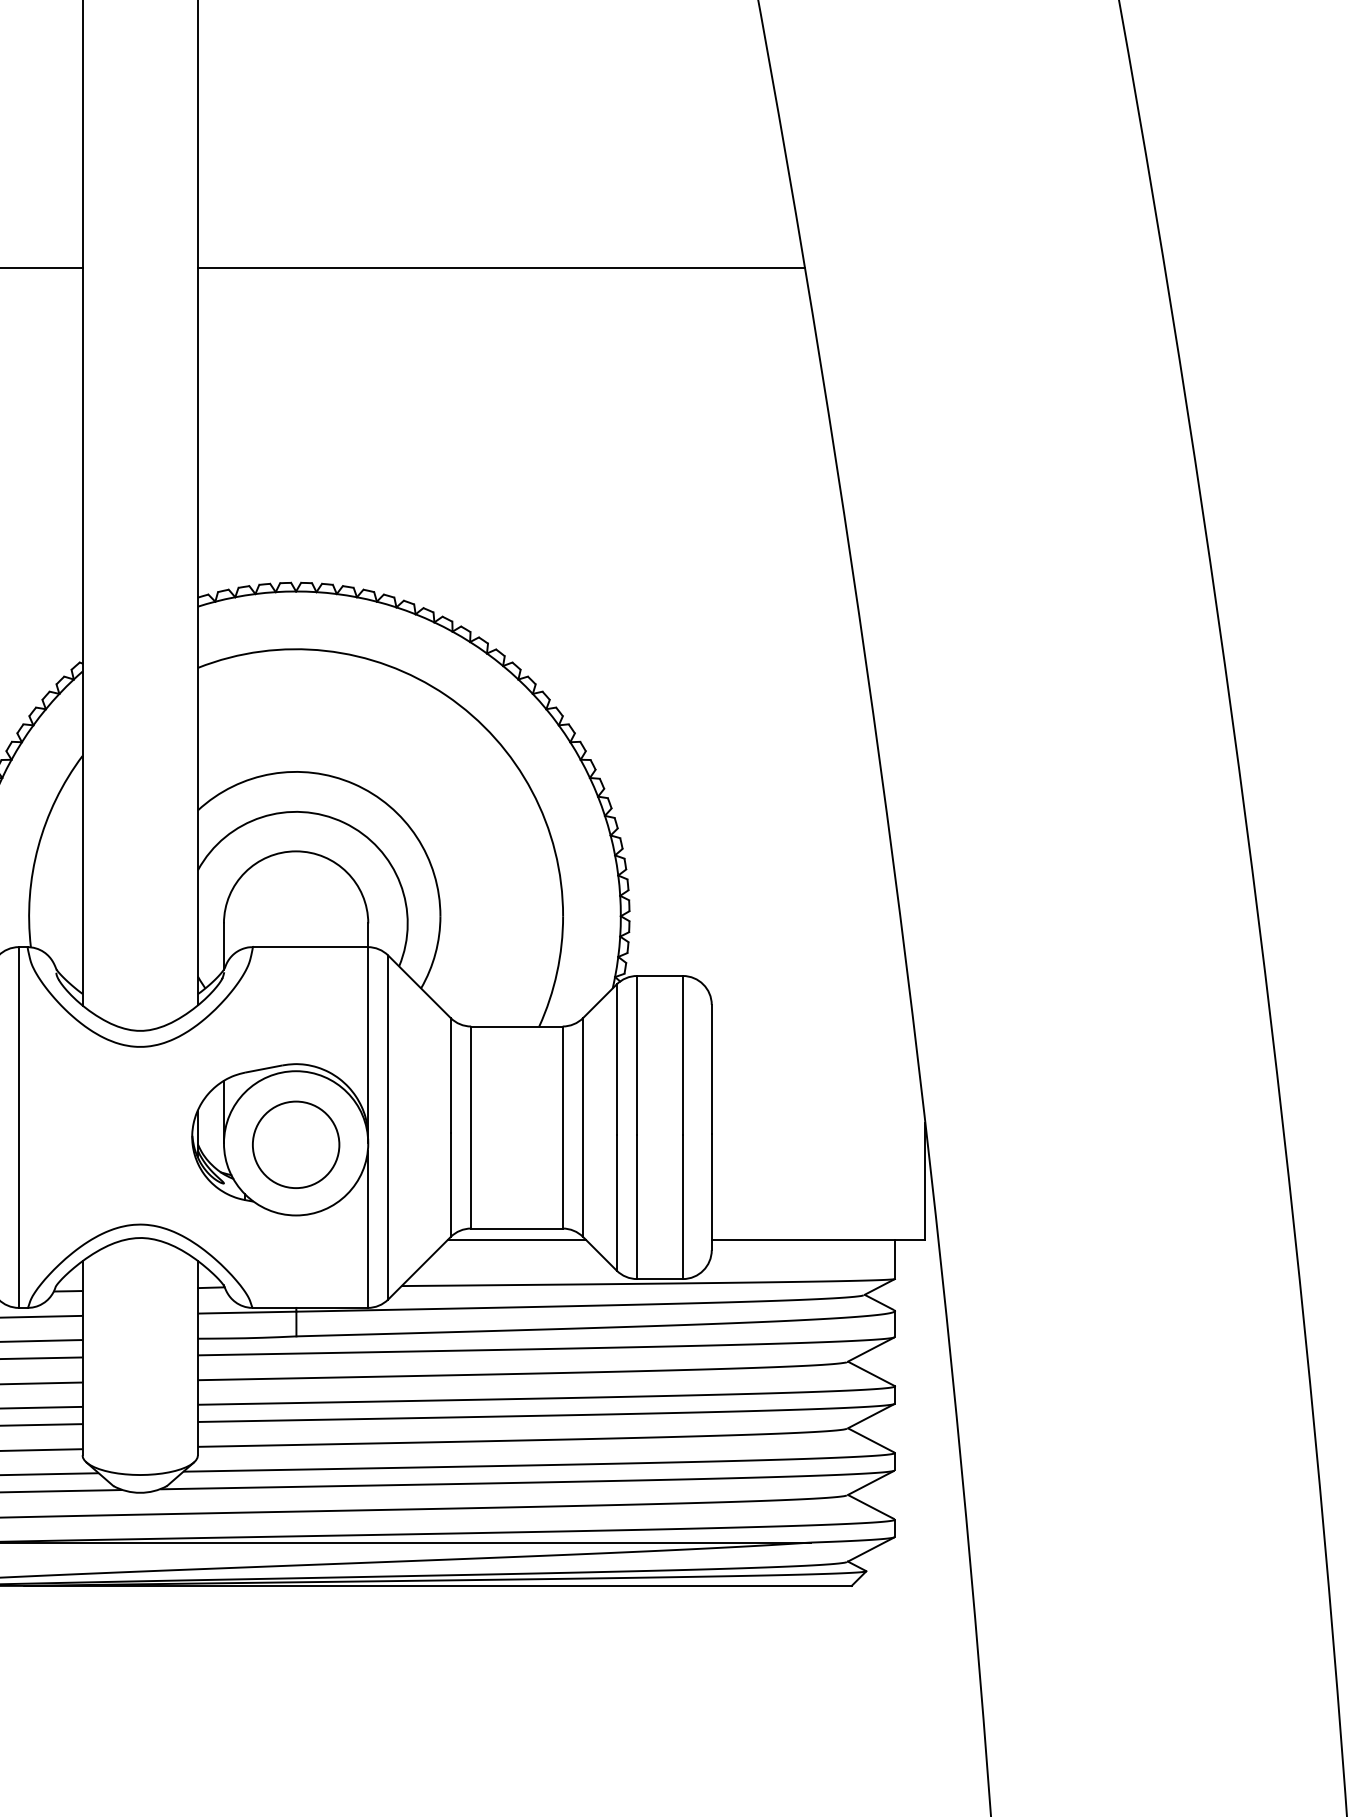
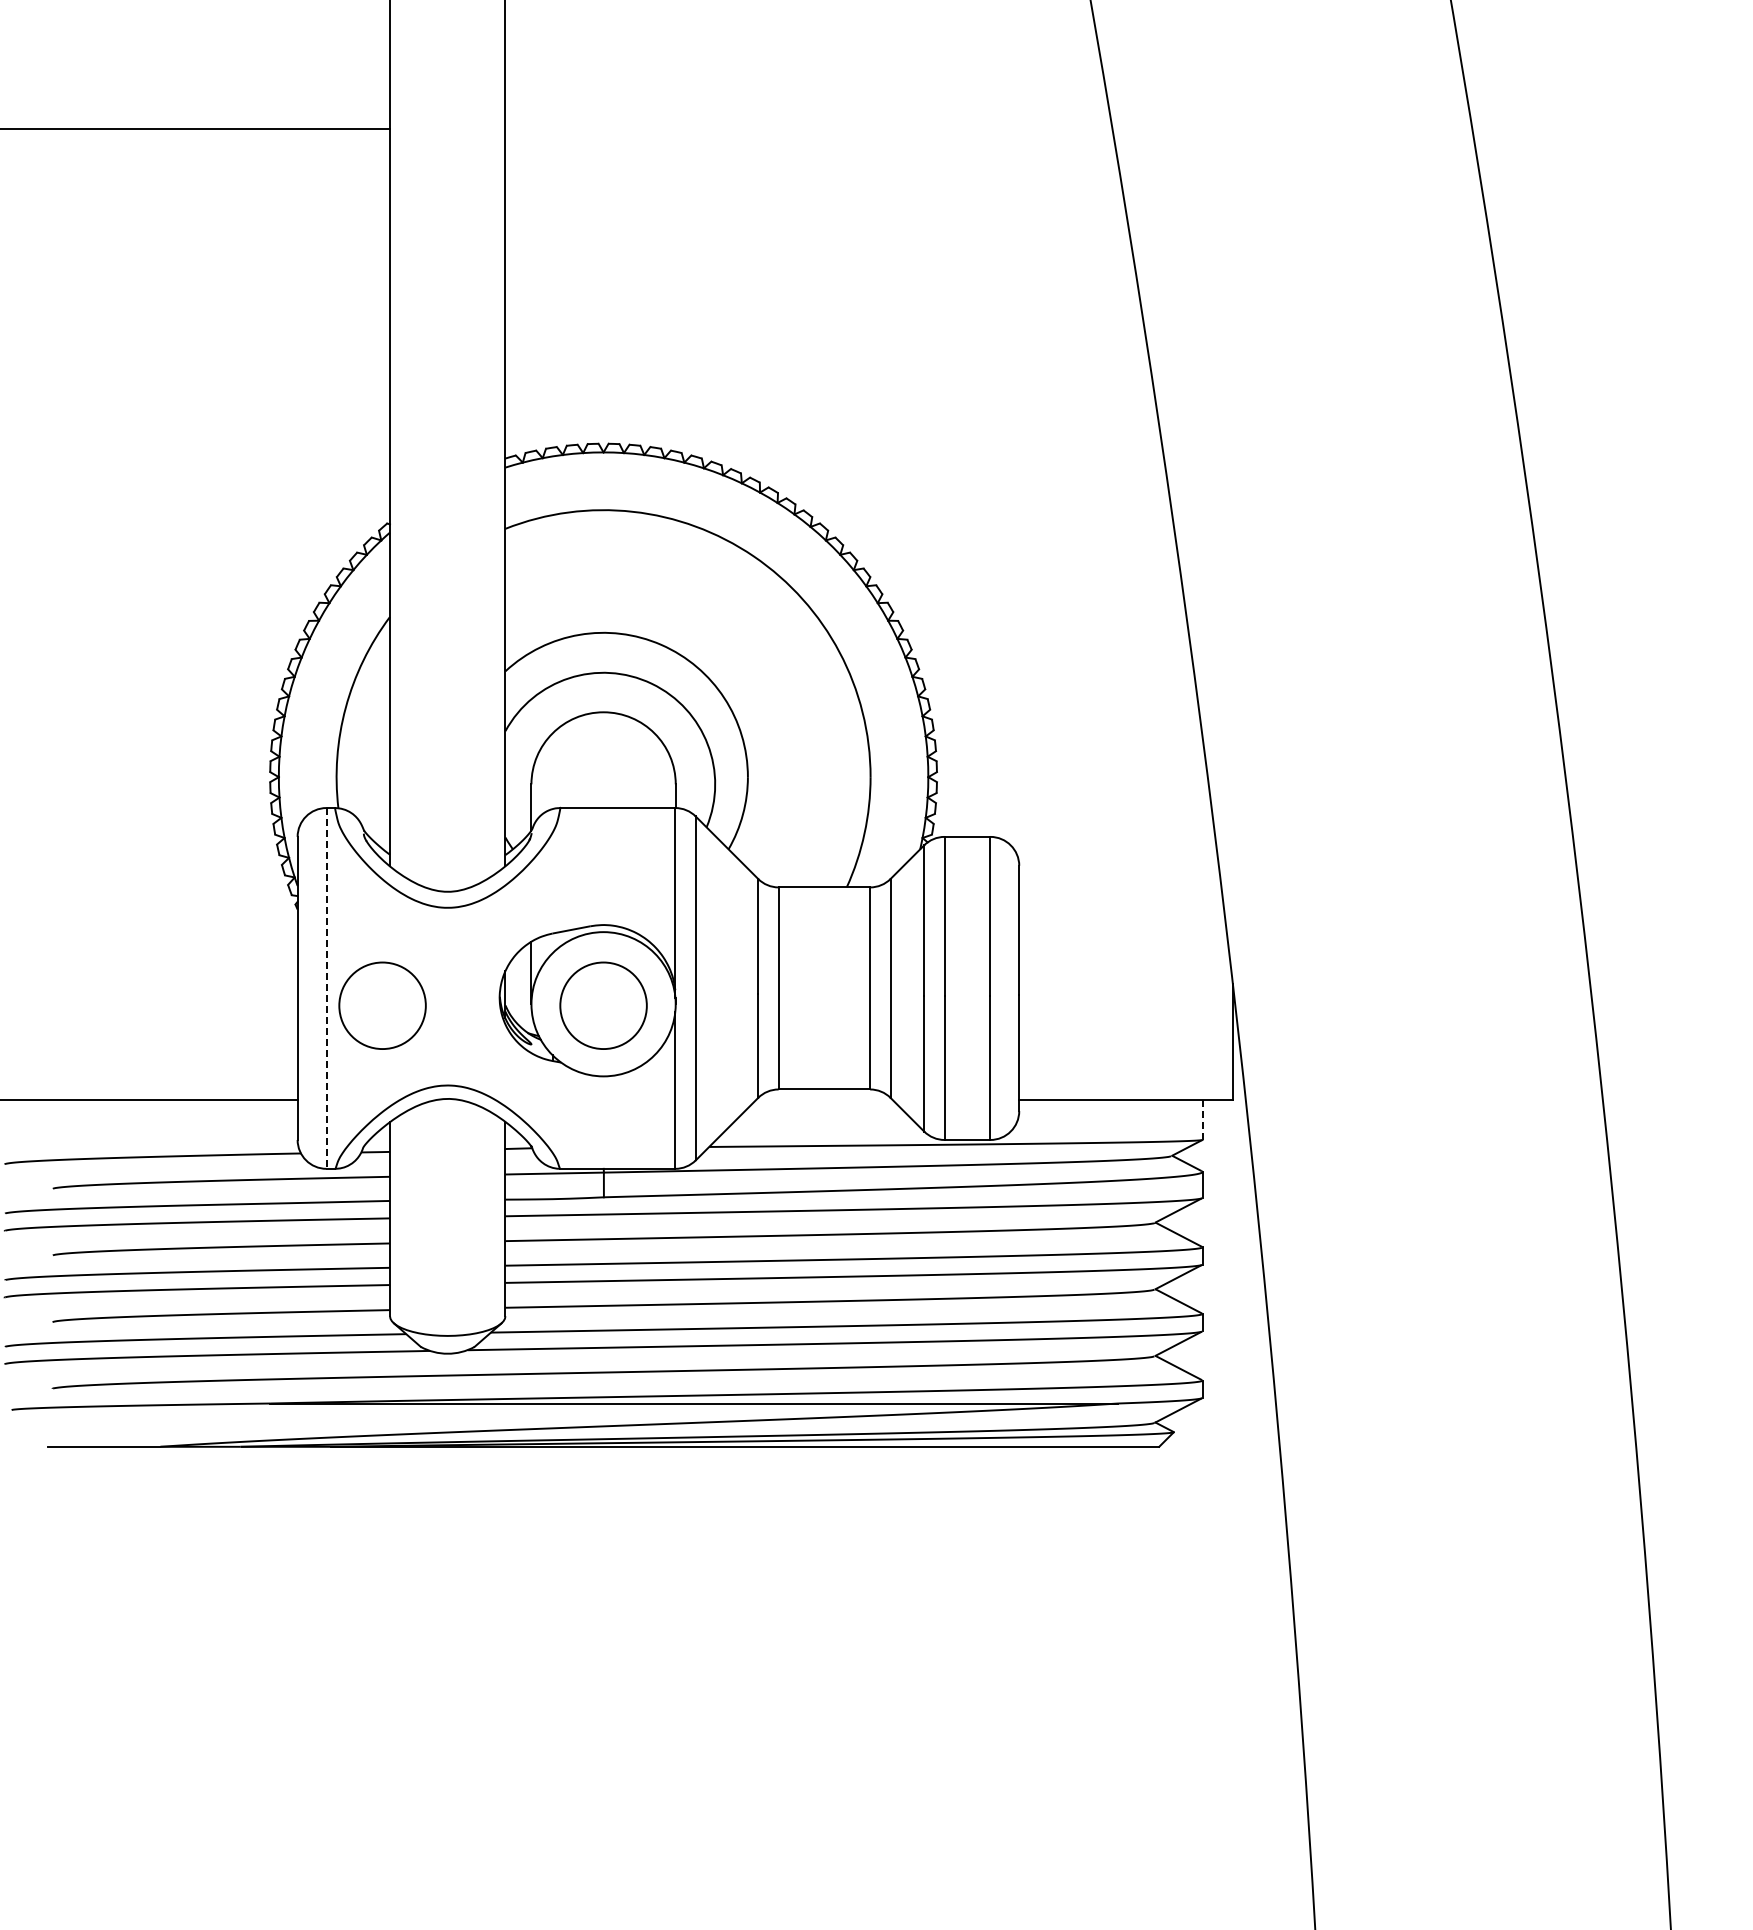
line: (501, 267) -> (808, 128), removed
line: (19, 1127) -> (326, 988), solid -> dashed
circle: (75, 1144) -> (382, 1005), added
line: (517, 1239) -> (824, 1100), removed
line: (895, 1259) -> (1202, 1120), solid -> dashed

